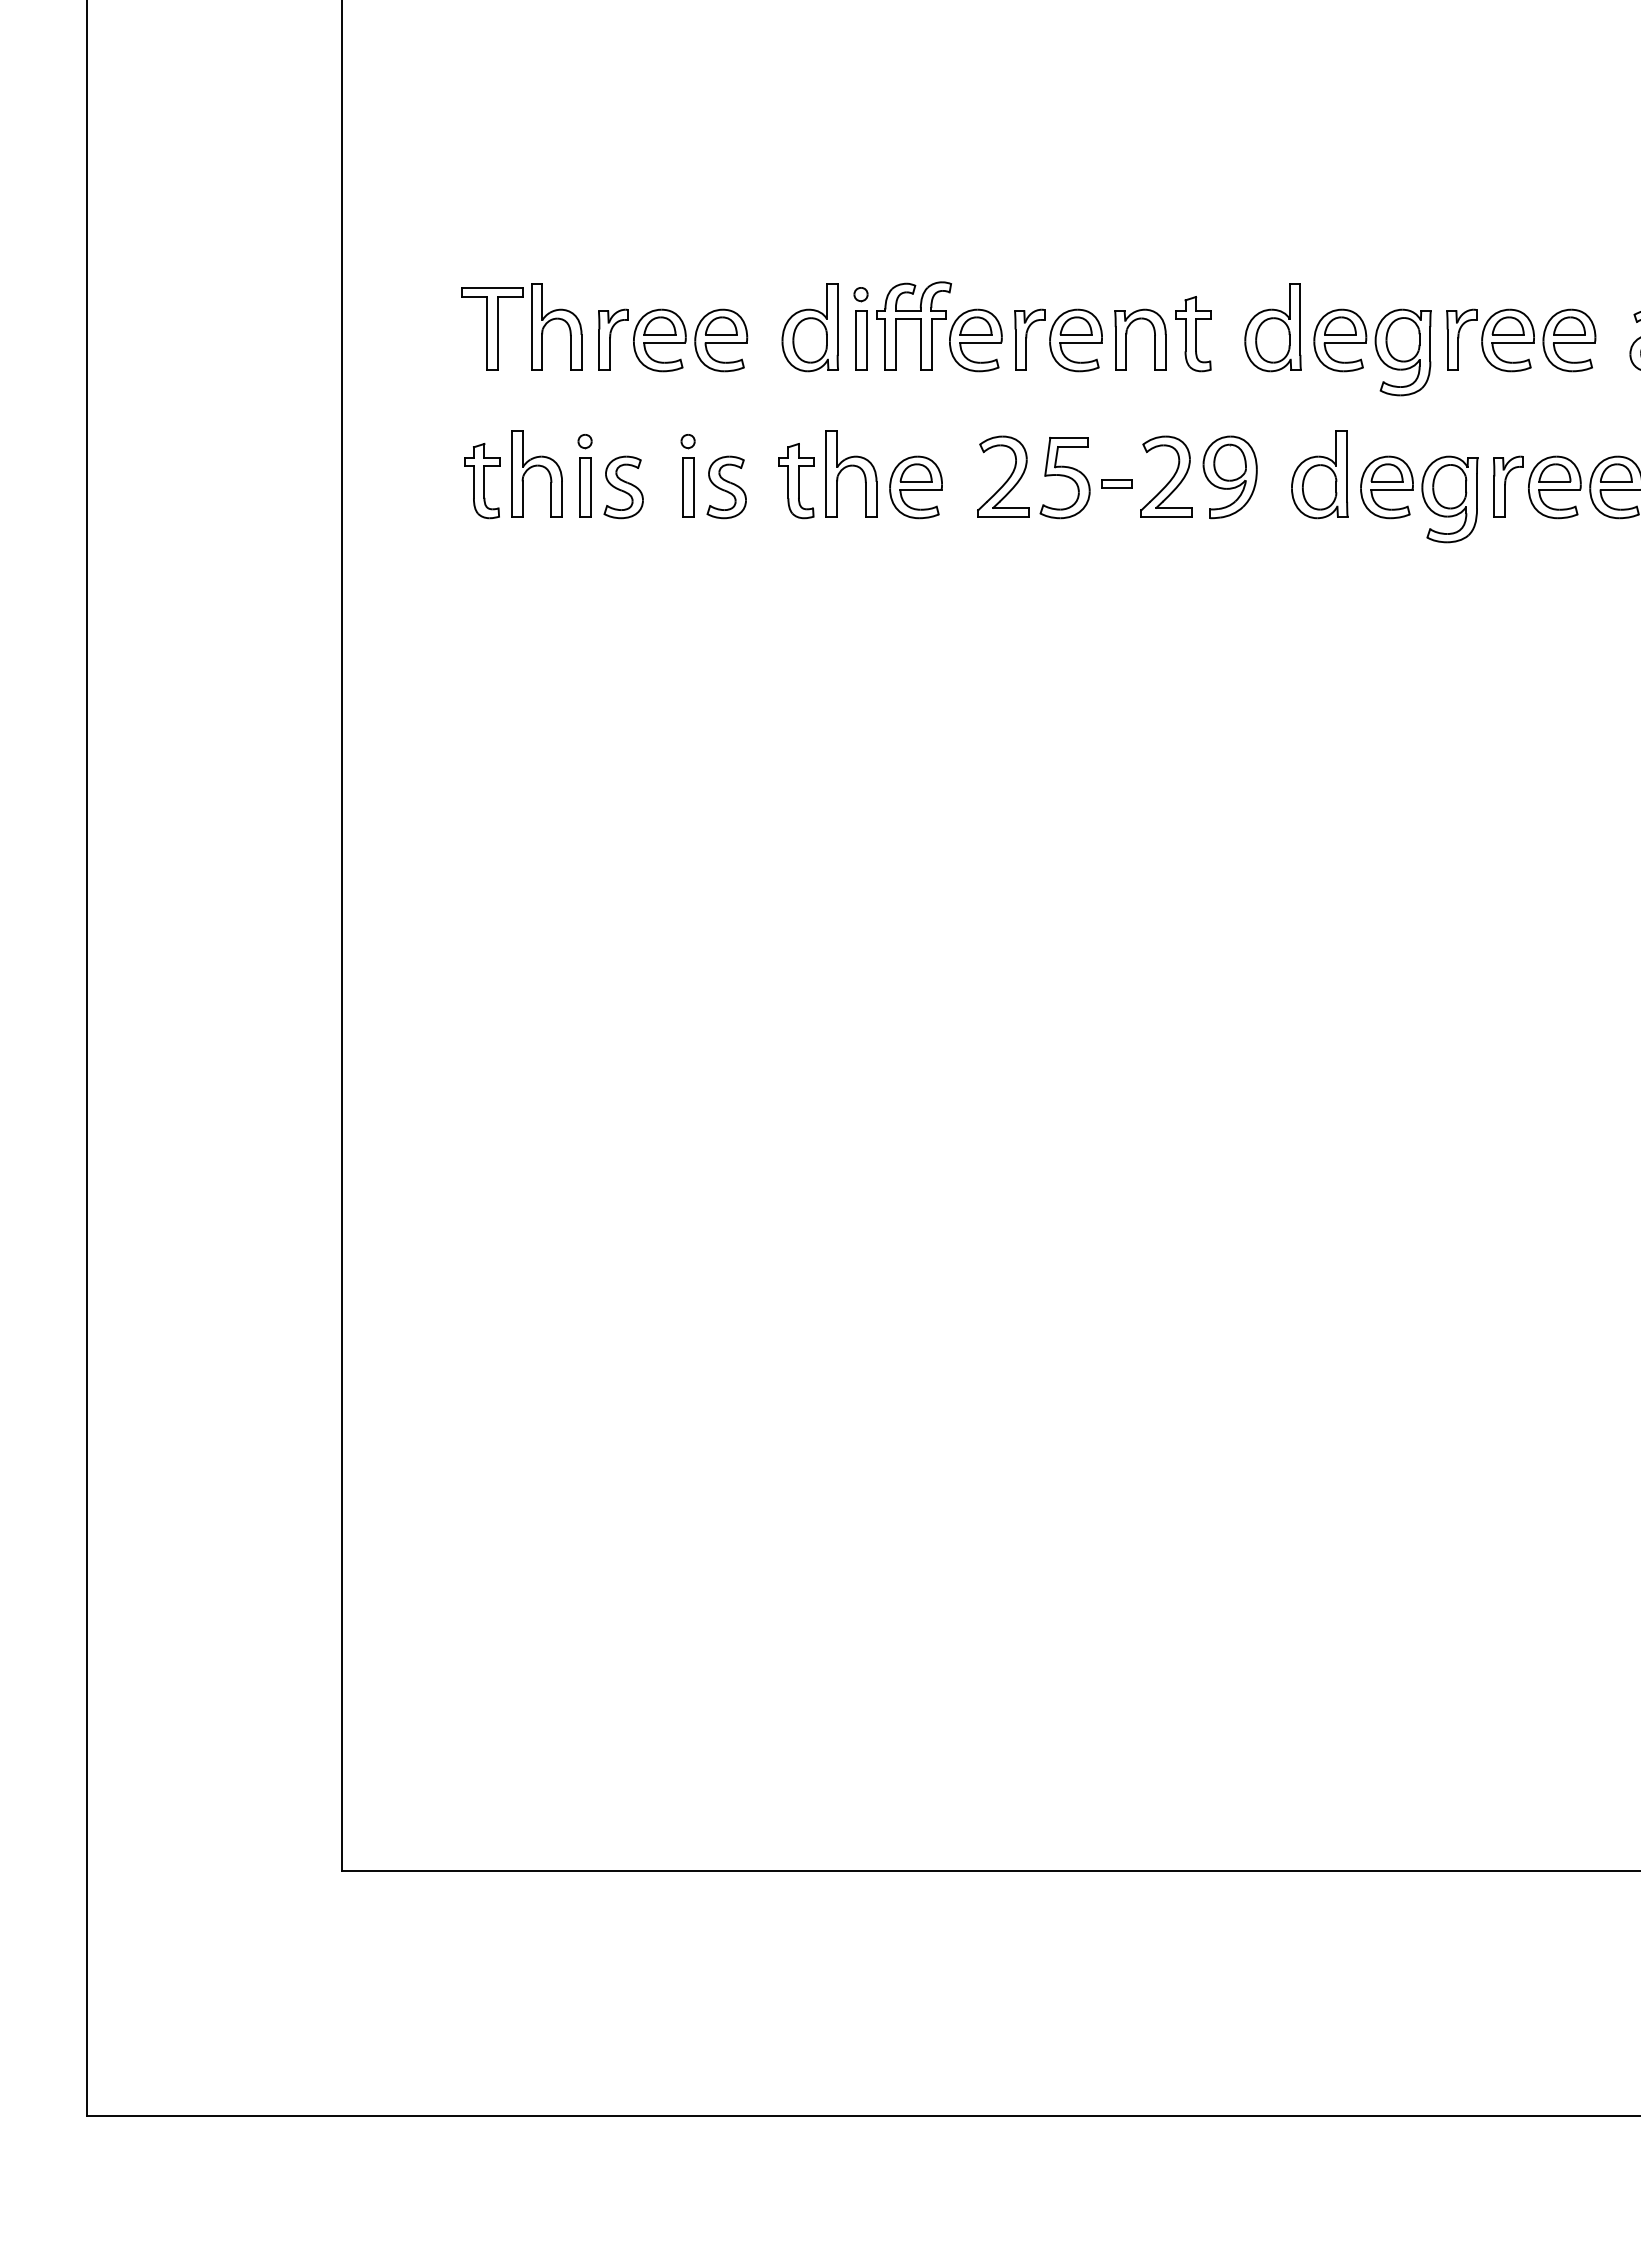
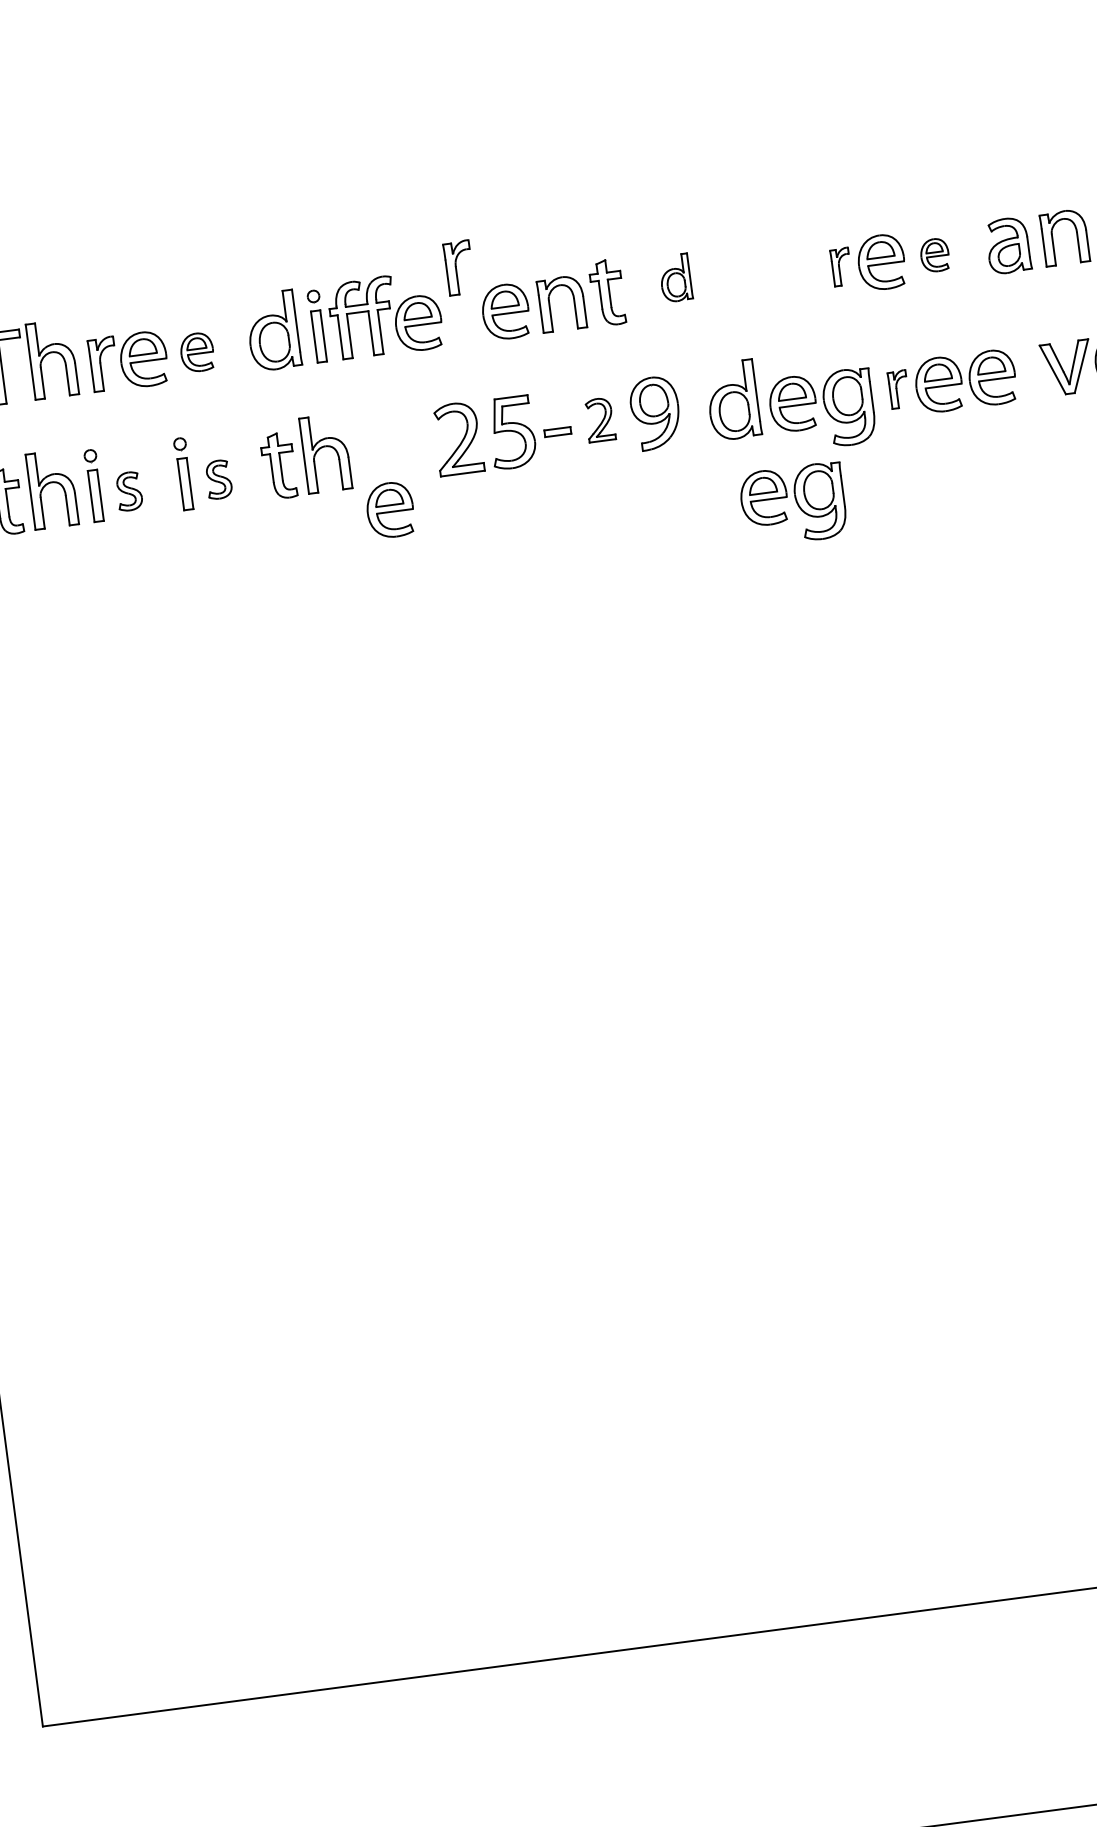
part: (1272, 327) -> (675, 278), size x0.6
part: (1029, 339) -> (458, 267), moved
part: (1461, 339) -> (840, 266), size x0.7
part: (721, 340) -> (197, 352), size x0.7
part: (1569, 340) -> (935, 255), size x0.6
part: (1372, 352) -> (793, 504), moved
part: (1166, 476) -> (600, 419), size x0.6
part: (1508, 486) -> (898, 389), size x0.7
part: (623, 487) -> (129, 491), size x0.7
part: (726, 487) -> (218, 479), size x0.7
part: (915, 487) -> (389, 510), moved

